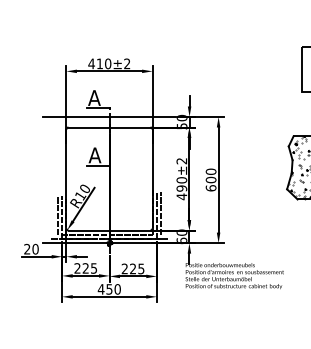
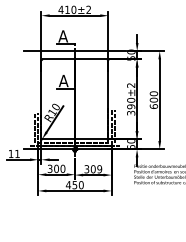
text: (181, 196) -> (130, 112), 490±2 -> 390±2
text: (31, 248) -> (14, 153), 20 -> 11
text: (85, 268) -> (56, 168), 225 -> 300
text: (132, 268) -> (92, 168), 225 -> 309

